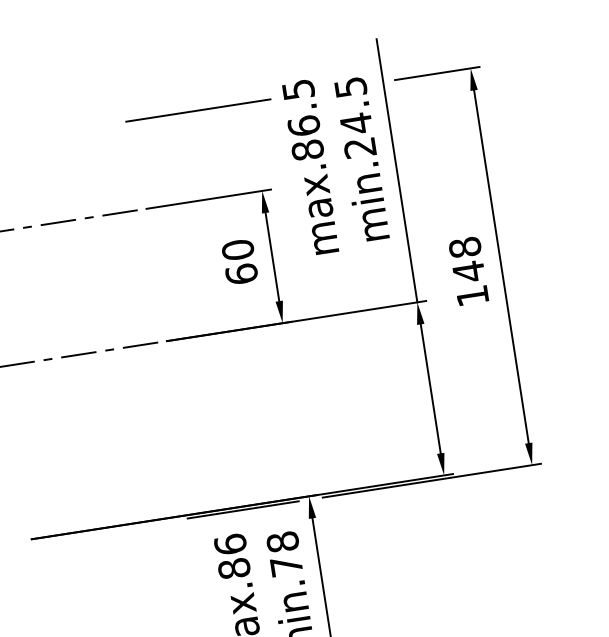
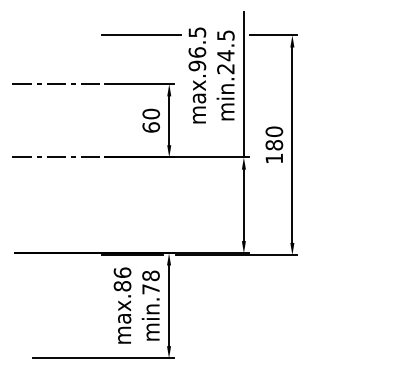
text: (307, 149) -> (197, 65), max.86.5 -> max.96.5
text: (467, 259) -> (274, 138), 148 -> 180

